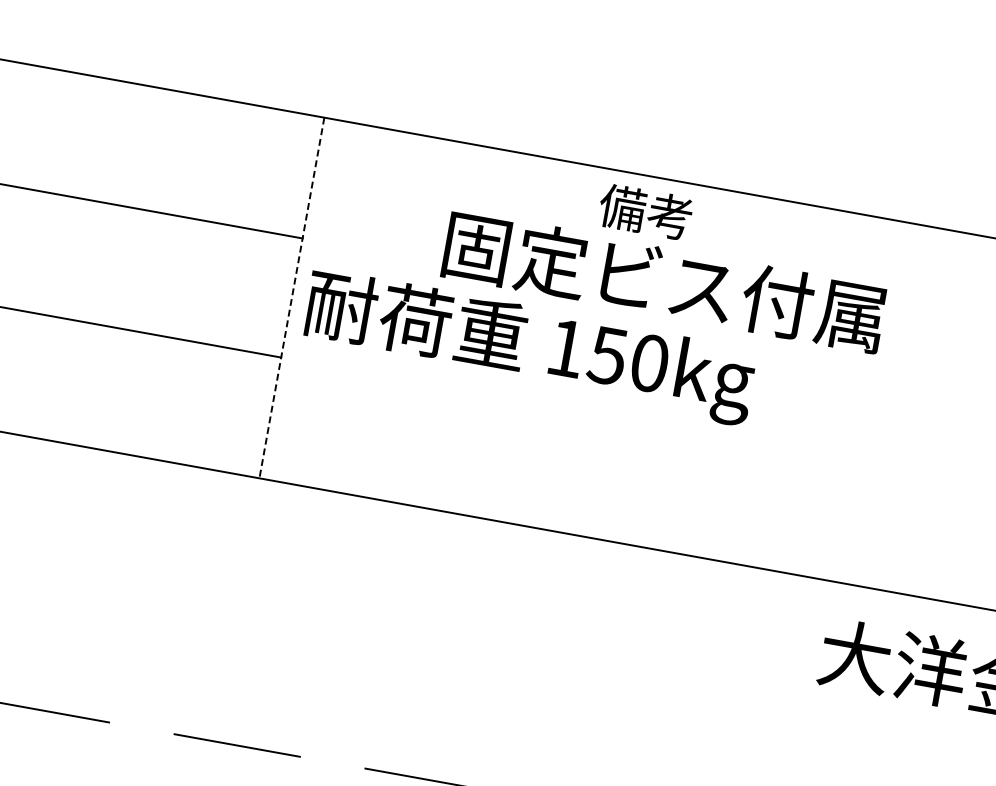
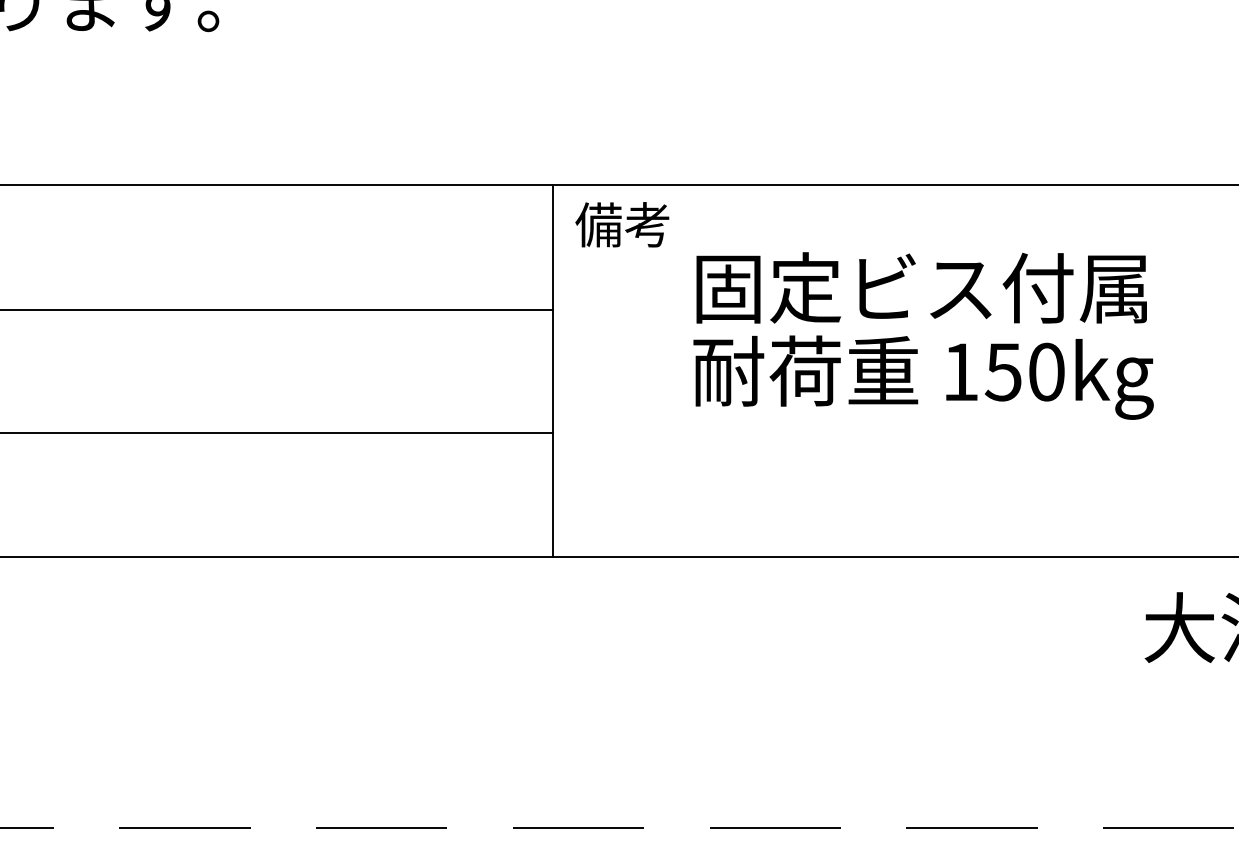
text: (645, 211) -> (622, 224), moved
line: (291, 298) -> (552, 371), dashed -> solid
text: (529, 347) -> (923, 377), moved

